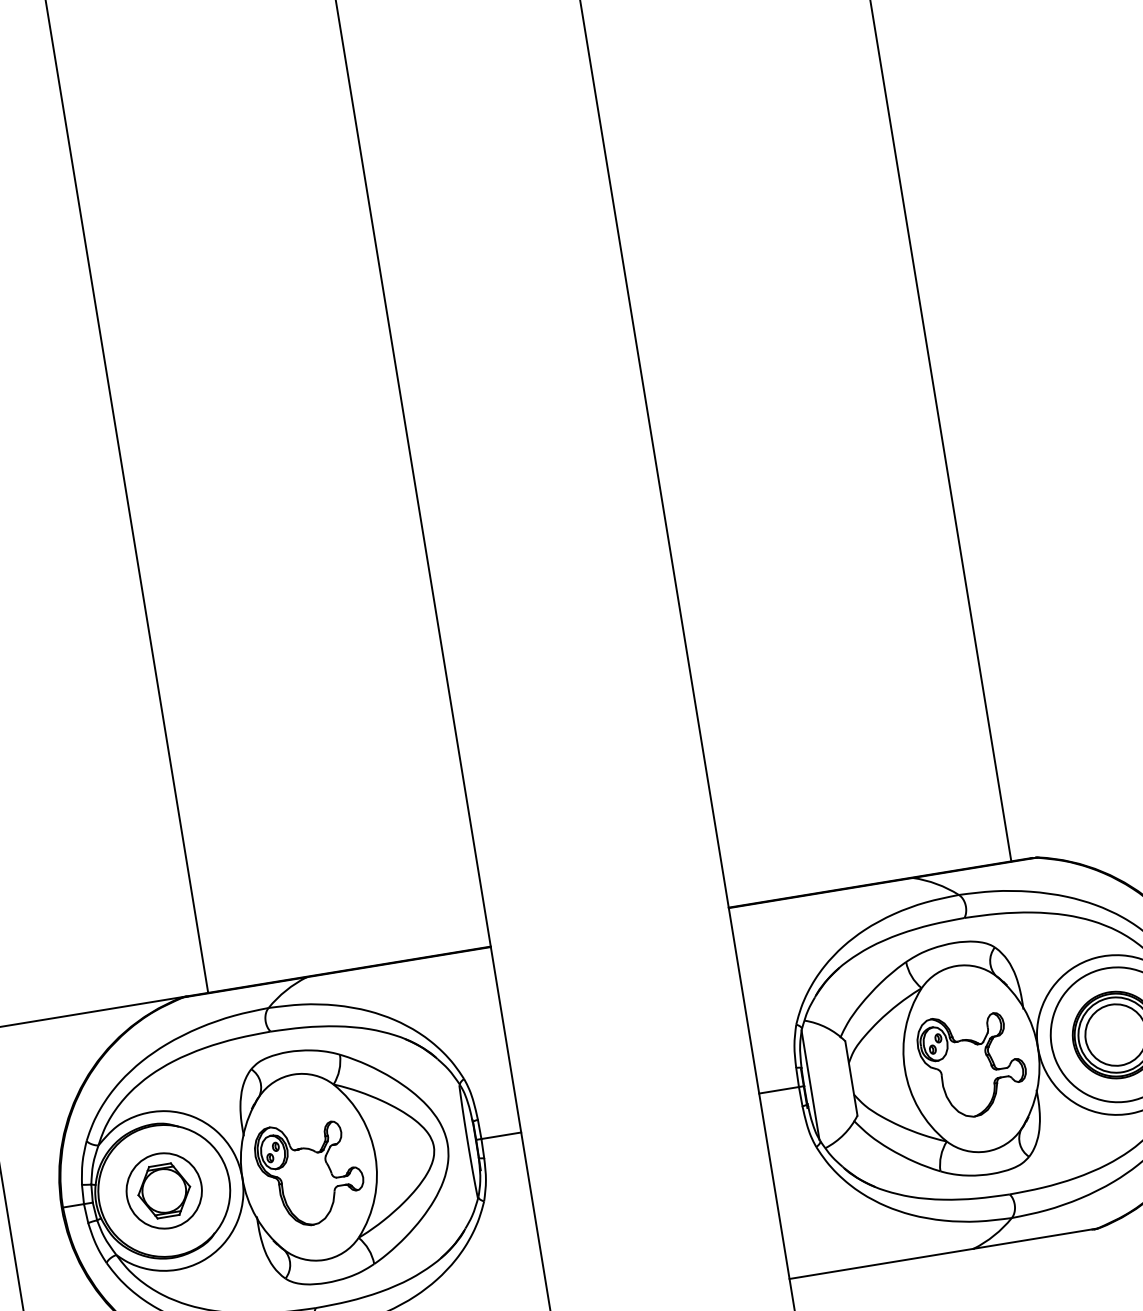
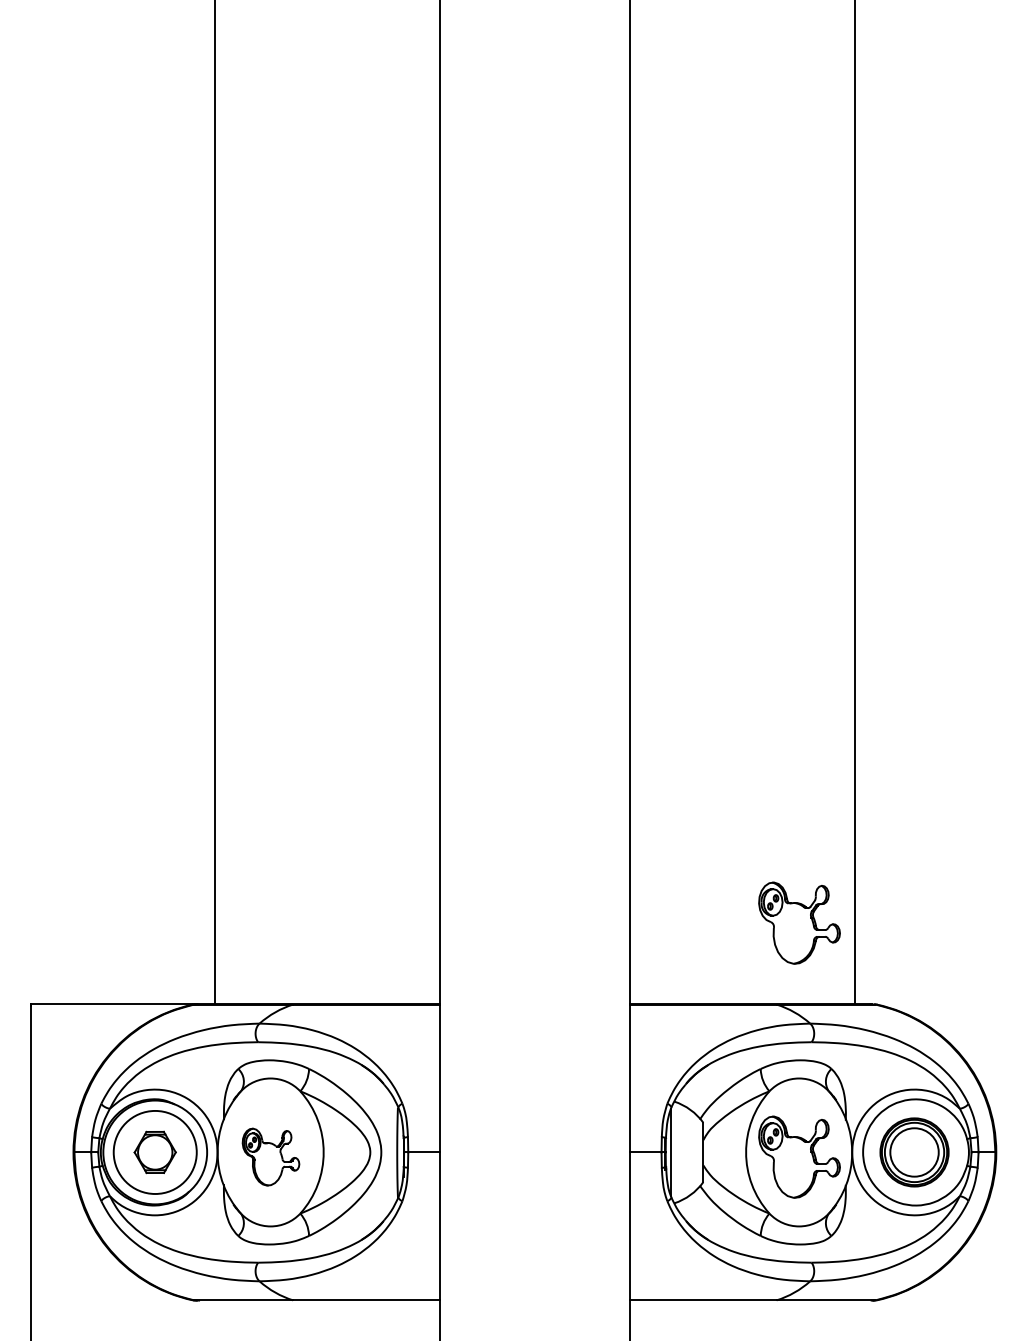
part: (924, 770) -> (799, 922), added
part: (309, 1172) -> (270, 1156), size x0.7
circle: (163, 1191) -> (154, 1152), size x1.4

